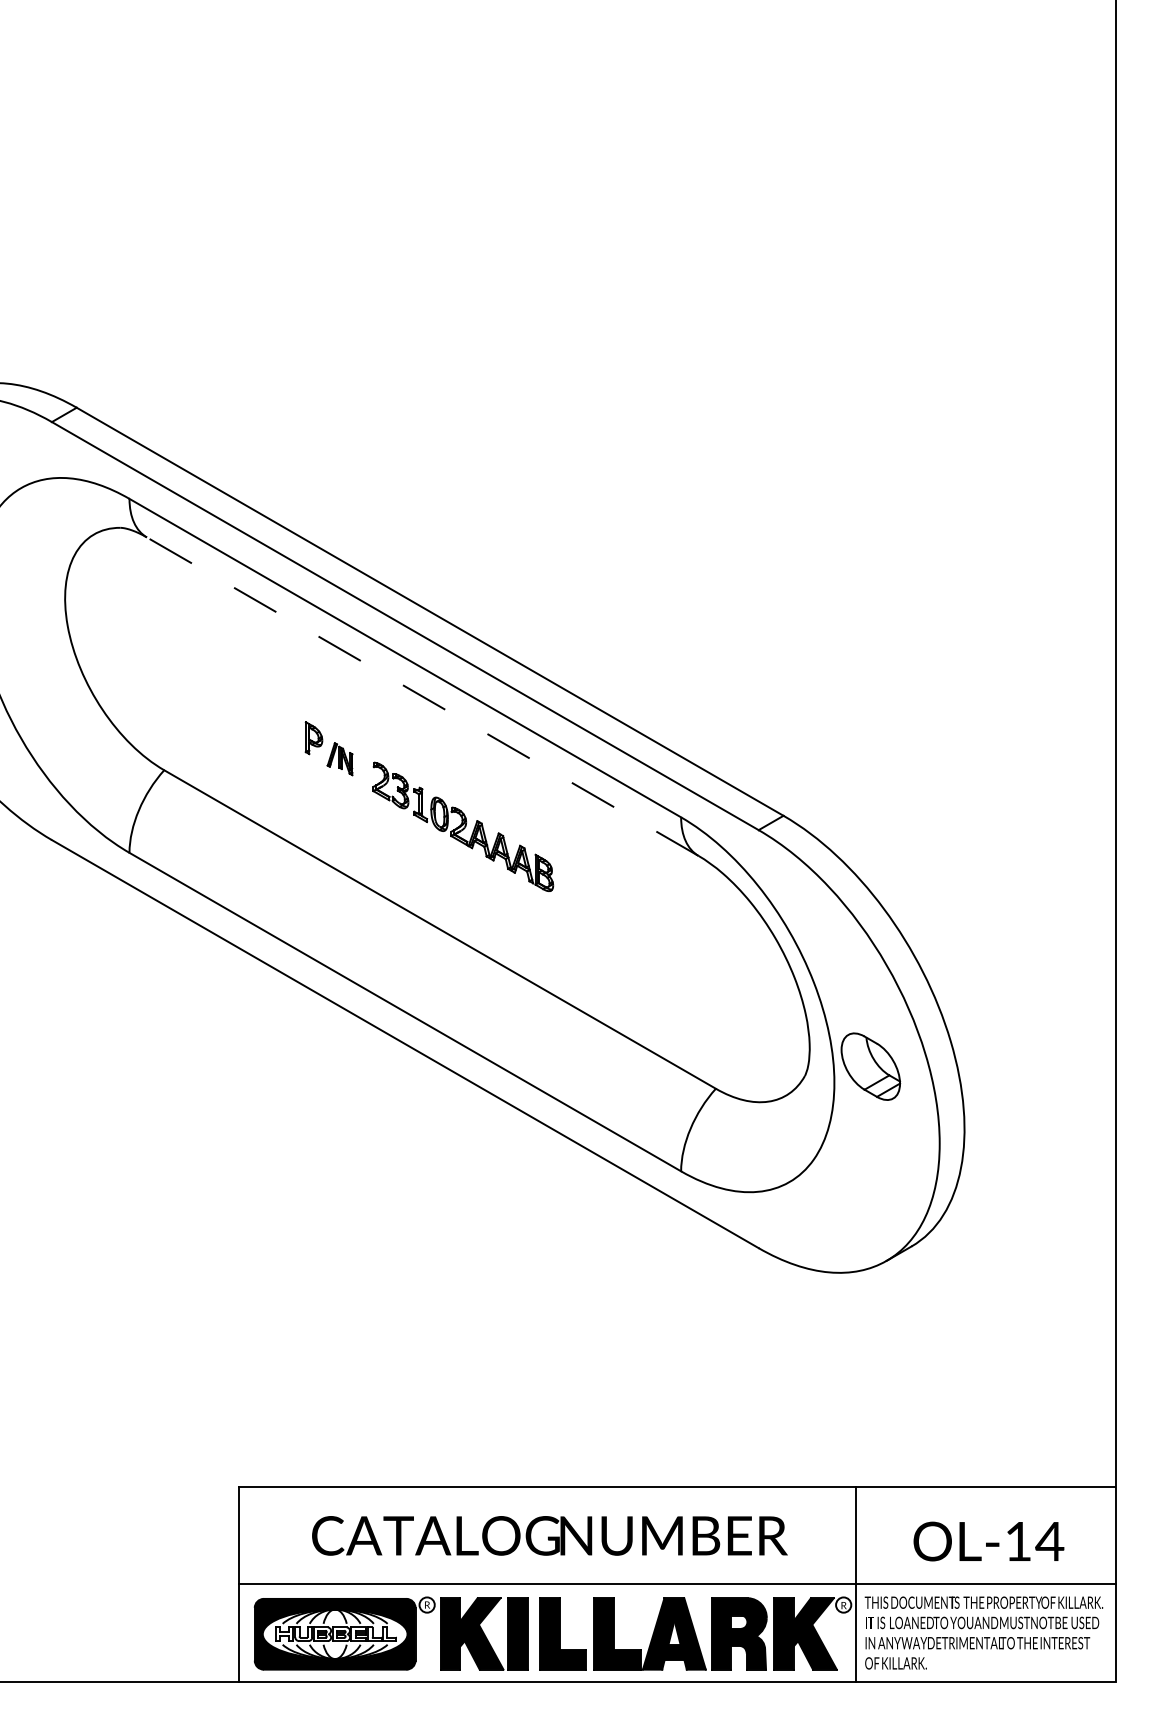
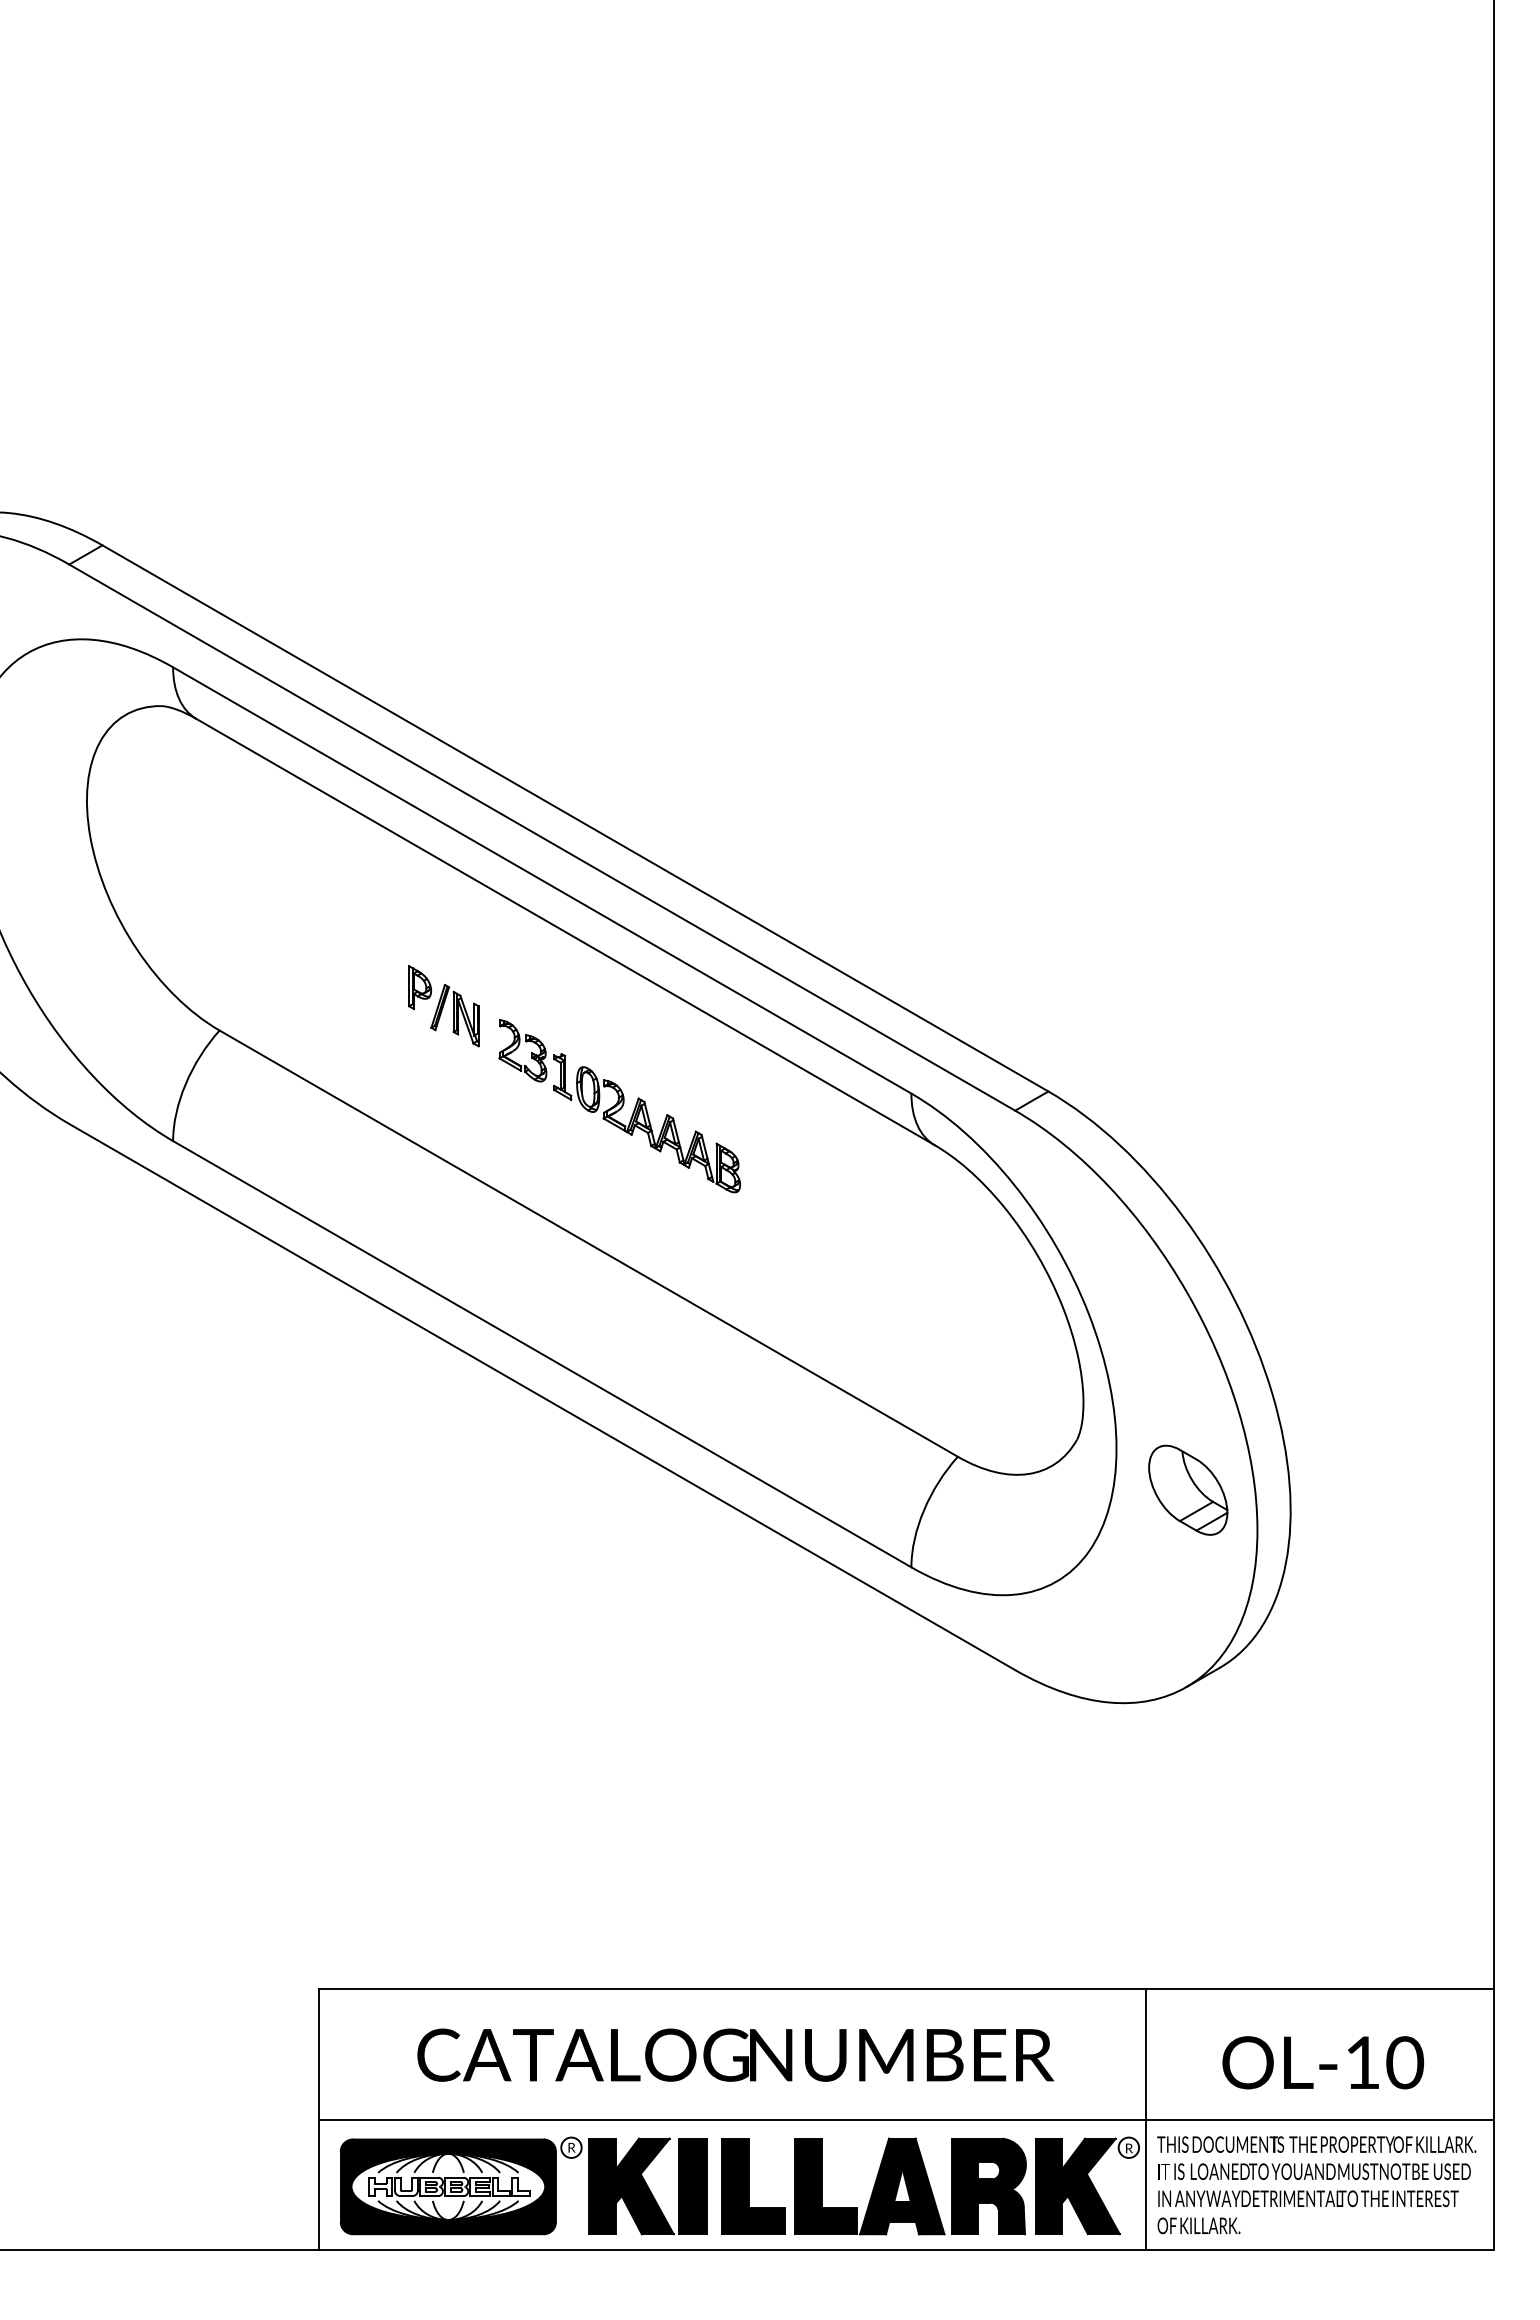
line: (422, 696) -> (565, 931), dashed -> solid
part: (339, 759) -> (454, 1015), size x1.43
part: (871, 1066) -> (1188, 1489), moved
text: (1049, 1541) -> (1404, 2062), OL-14 -> OL-10

